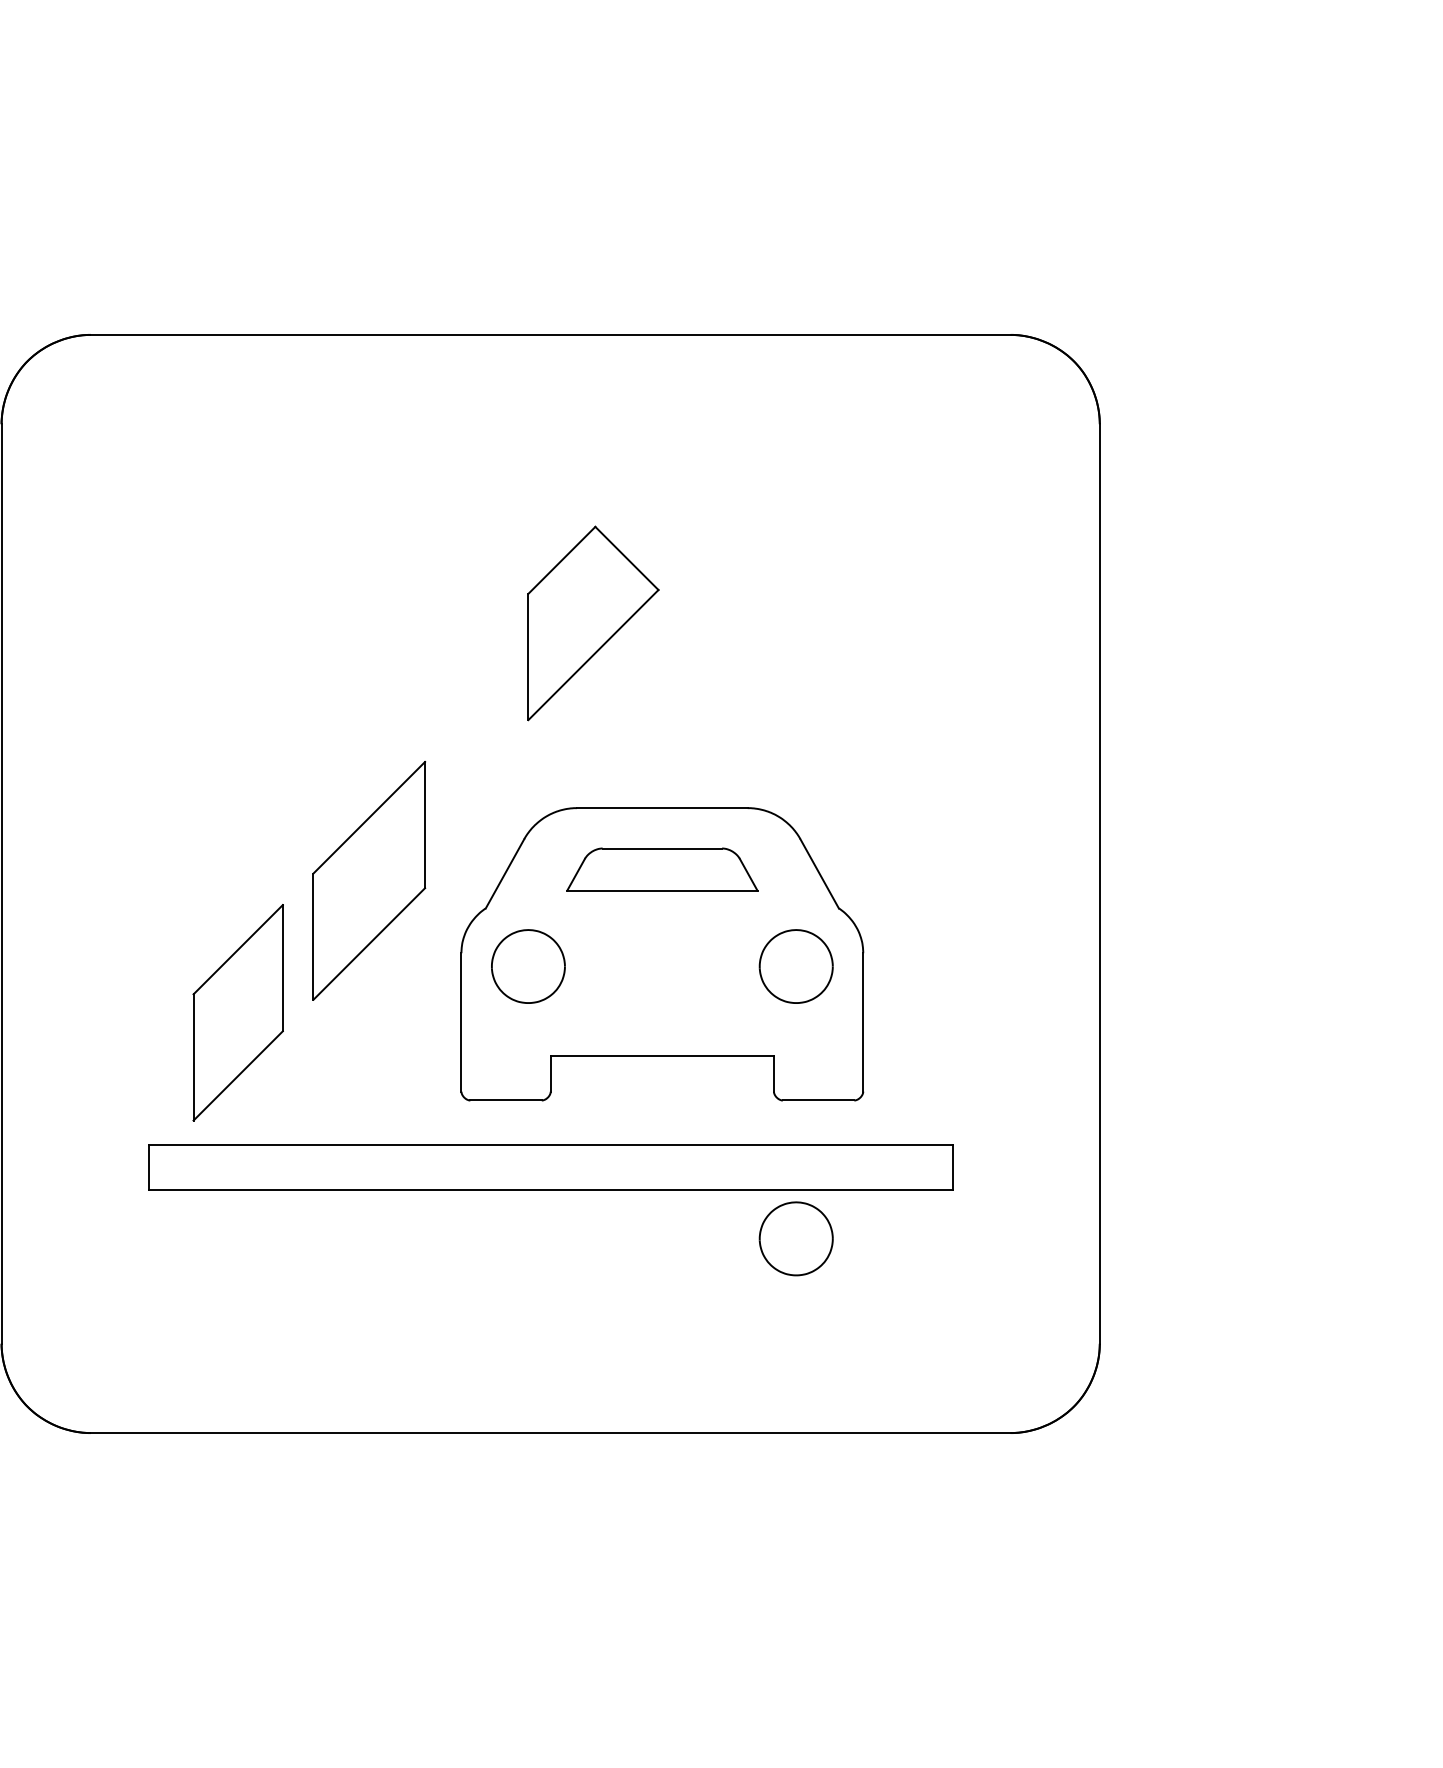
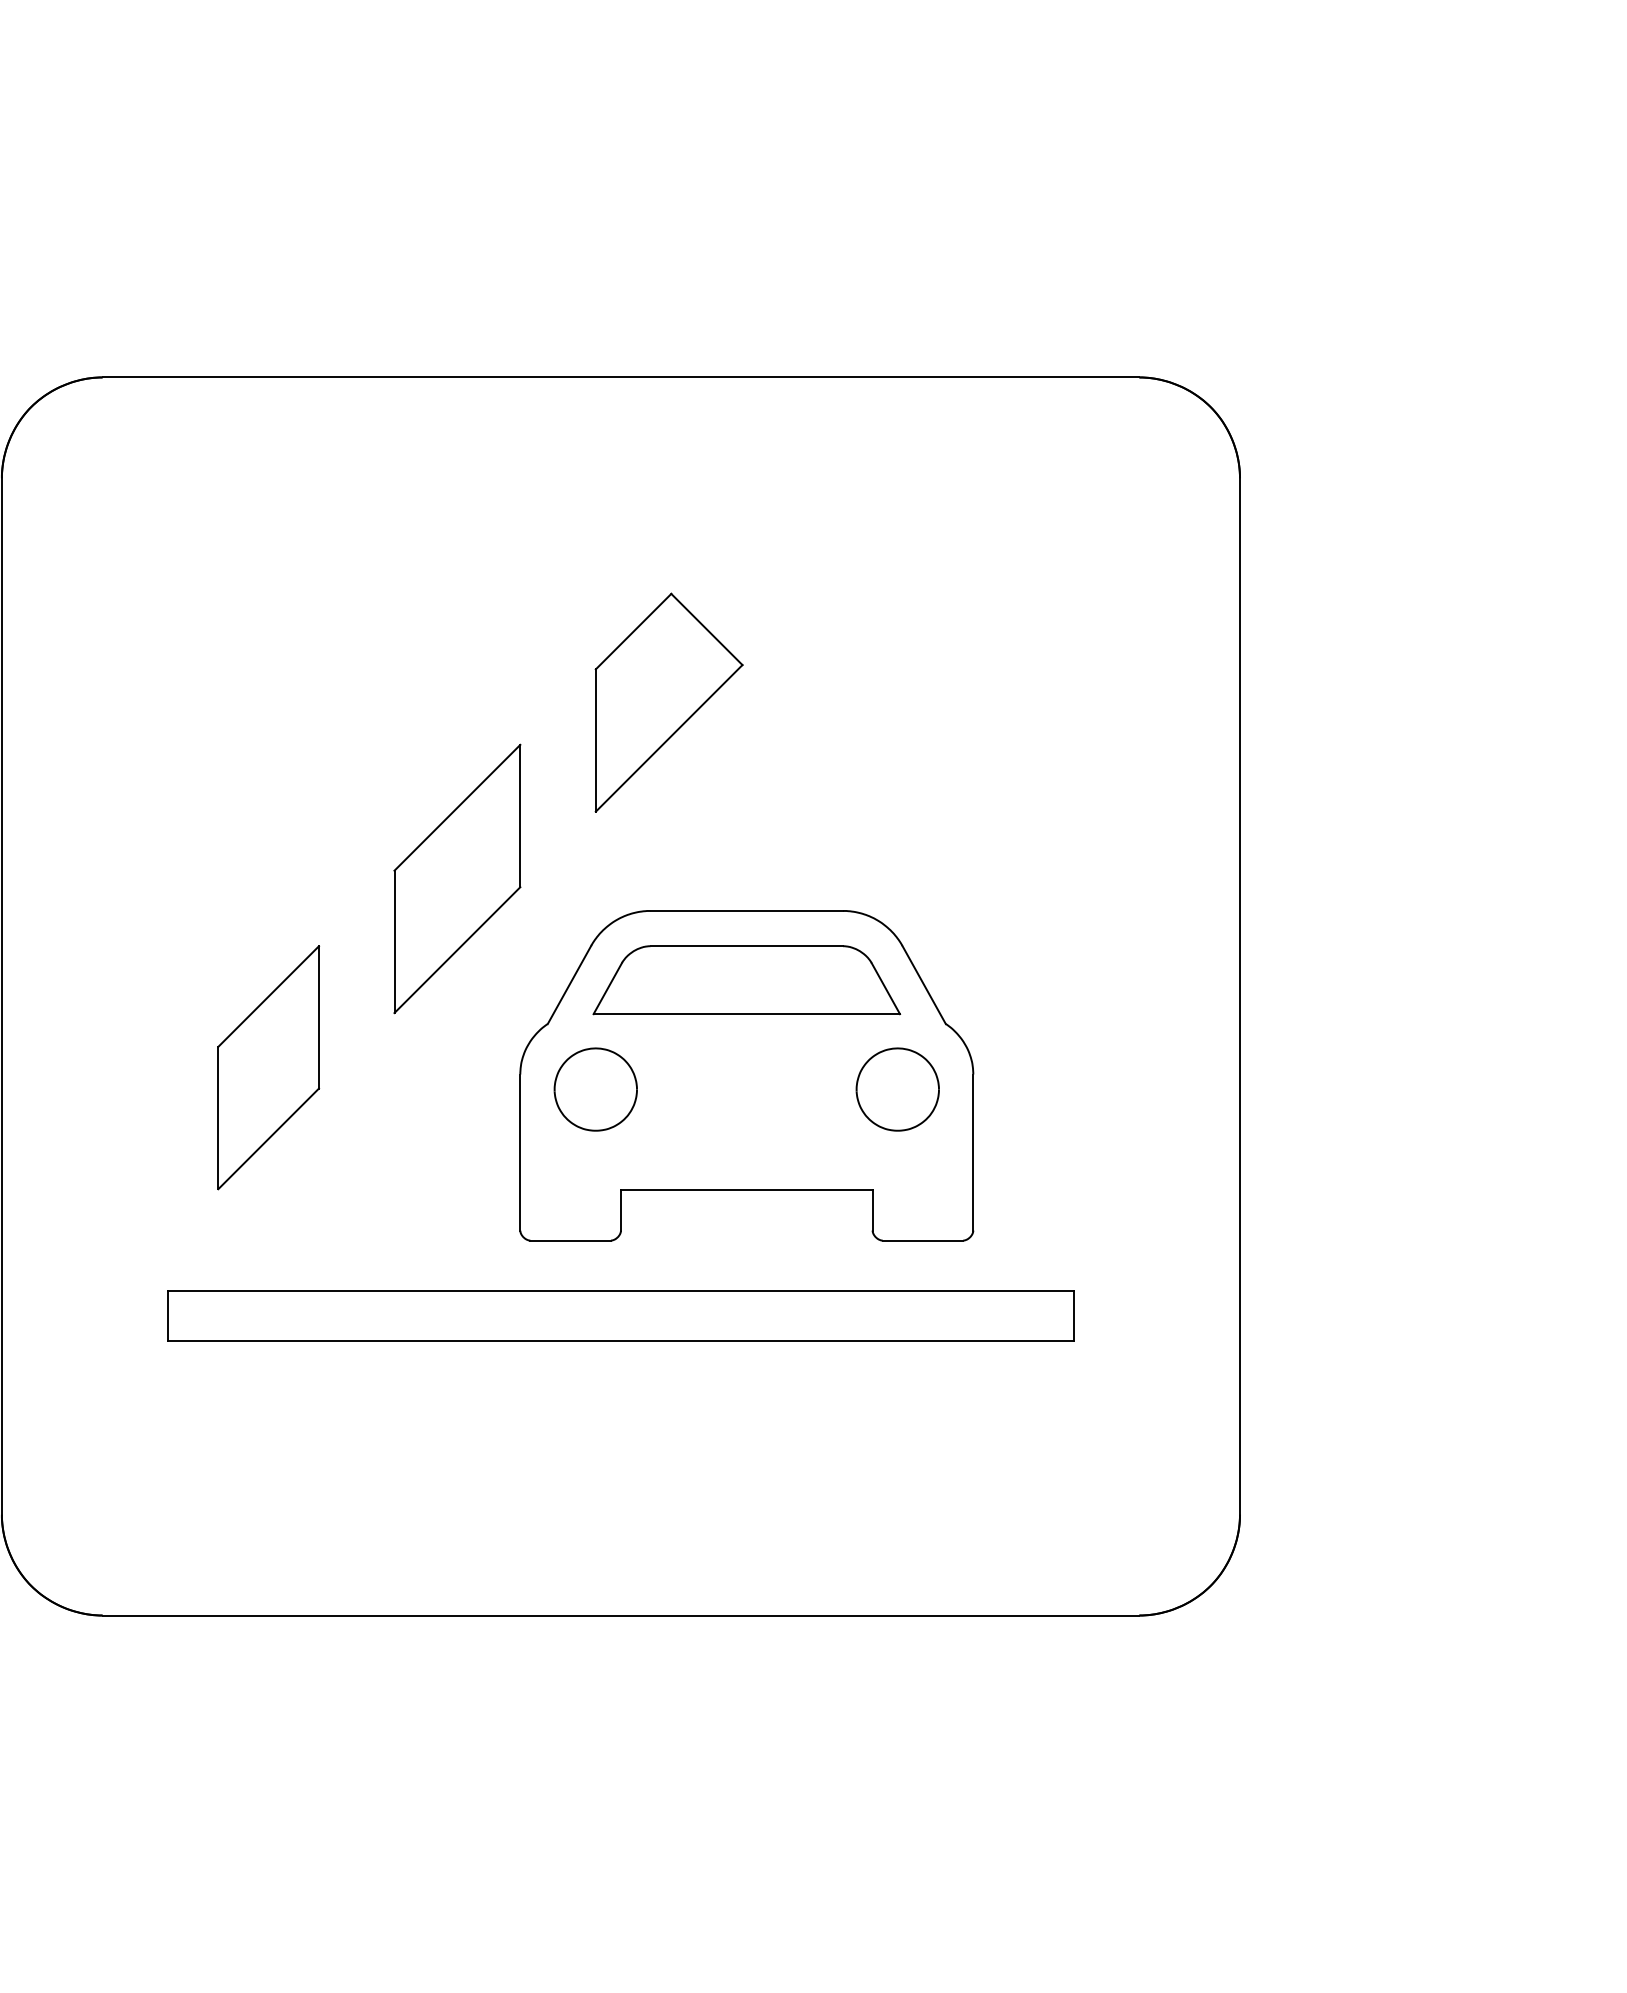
part: (662, 869) -> (746, 980), size x1.43
part: (369, 880) -> (457, 878), moved
part: (238, 1012) -> (268, 1067), moved
part: (796, 1238) -> (897, 1396), removed

